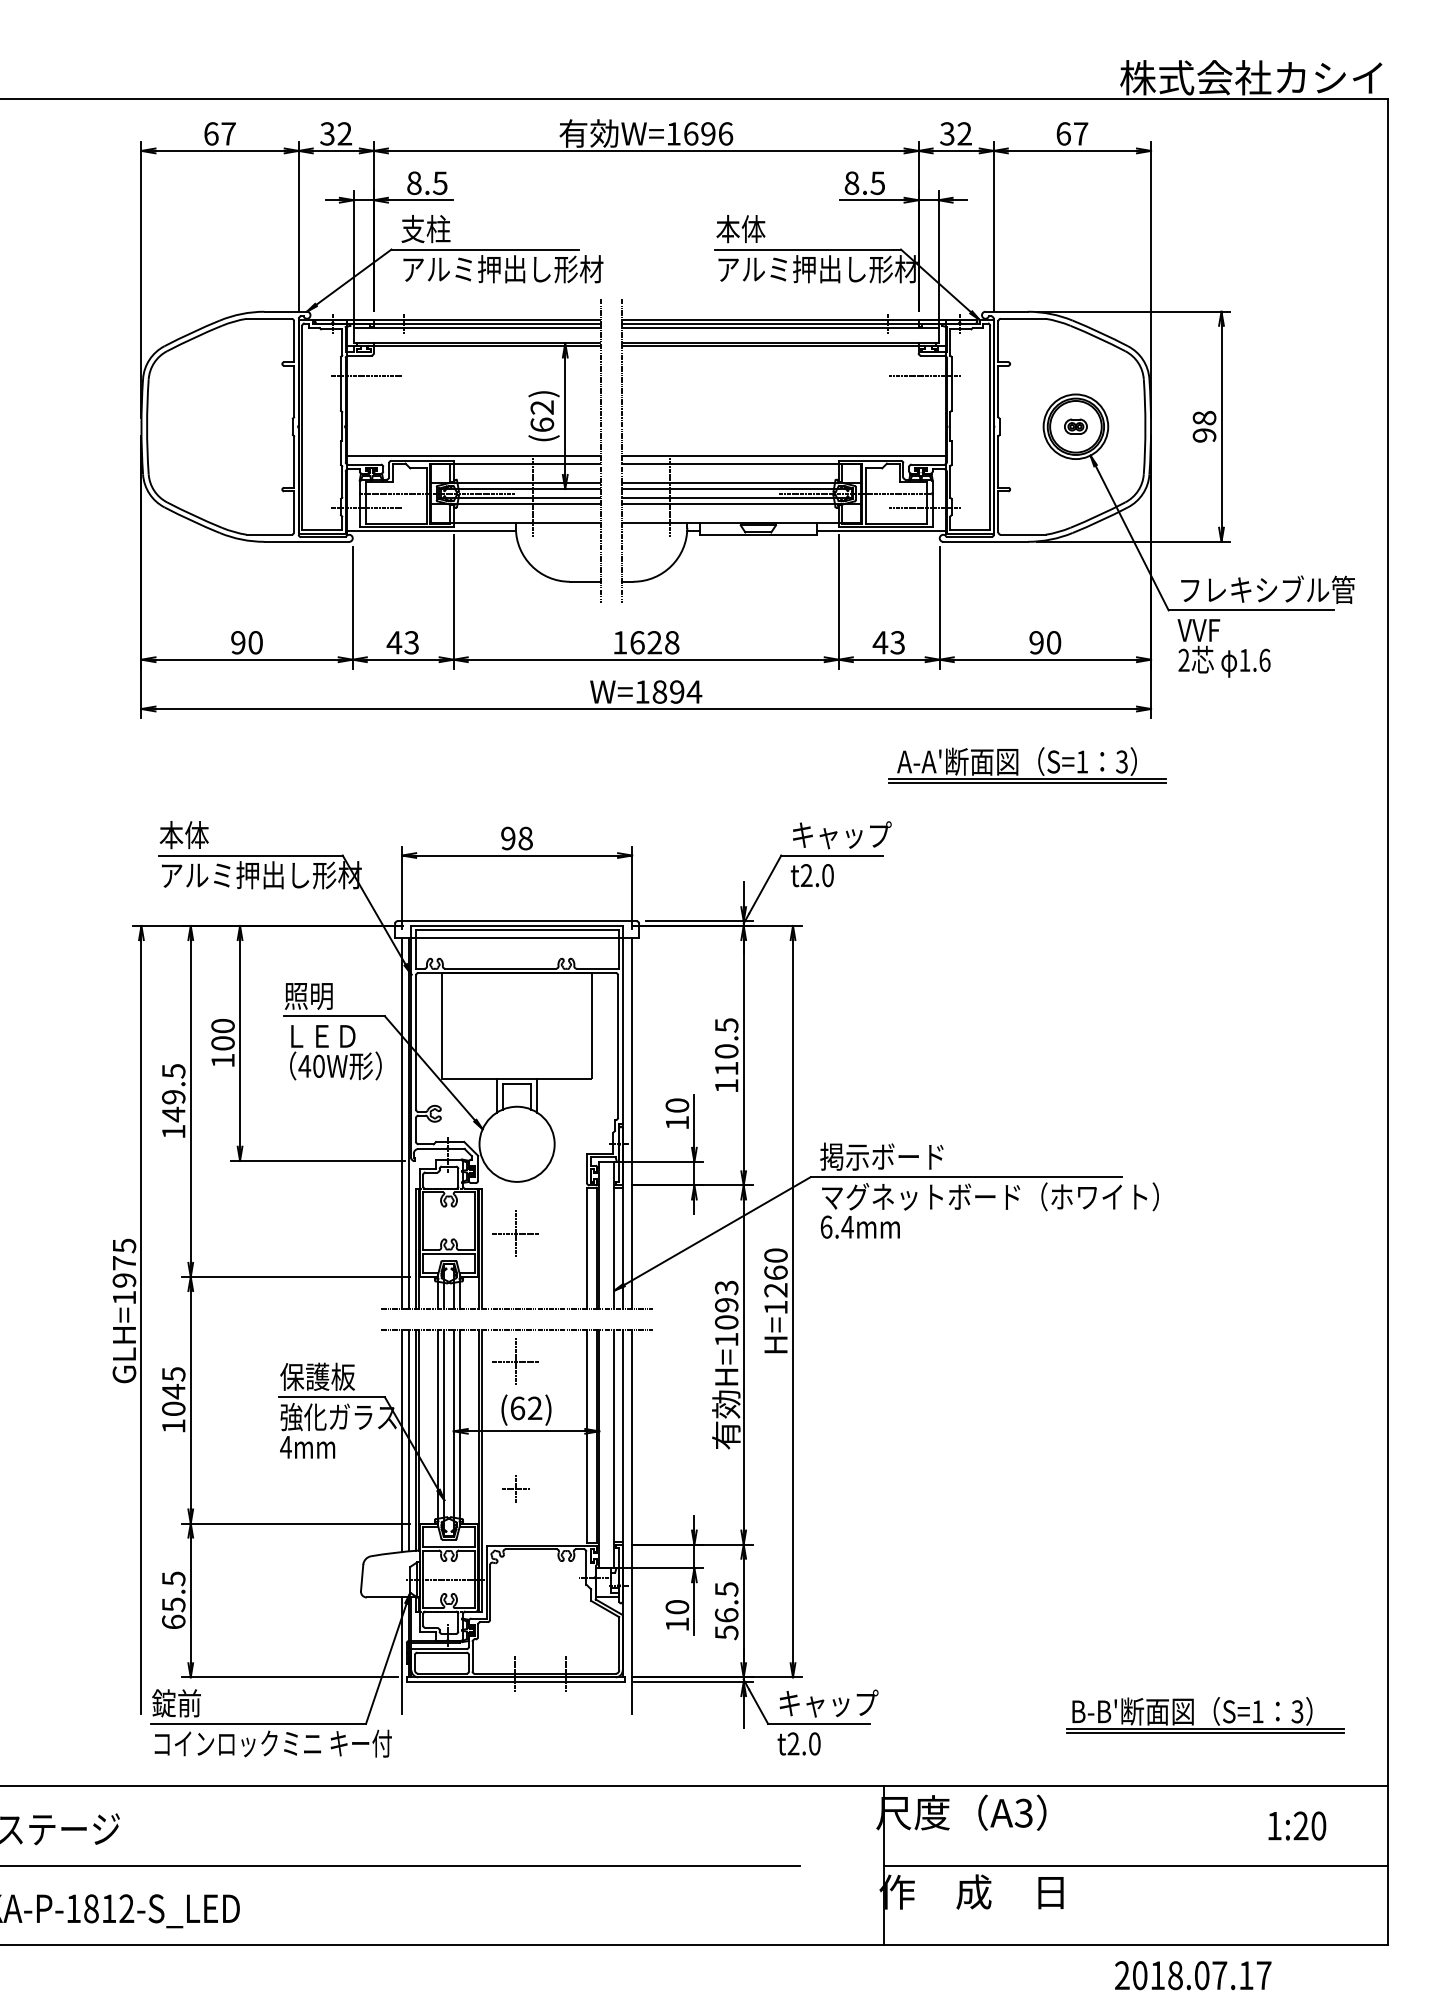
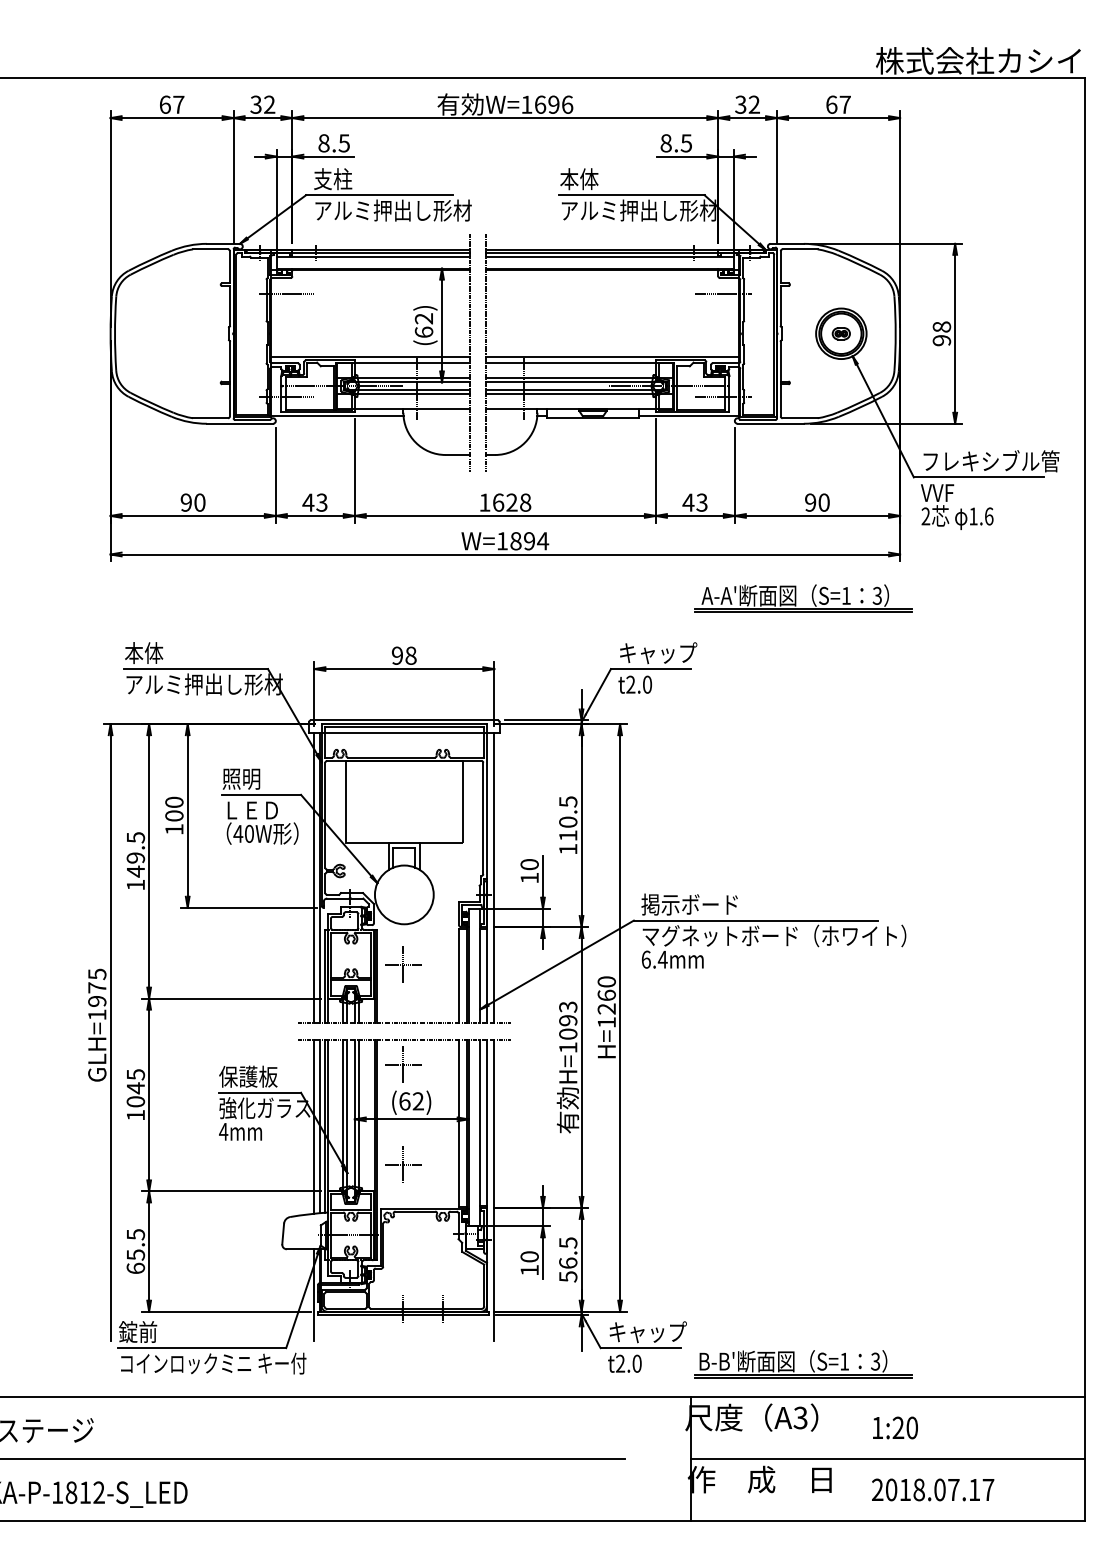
part: (516, 1489) -> (403, 1164), size x1.67
part: (1214, 1715) -> (810, 1364), moved
text: (1297, 1825) -> (895, 1427), moved
text: (1193, 1975) -> (933, 1489), moved

